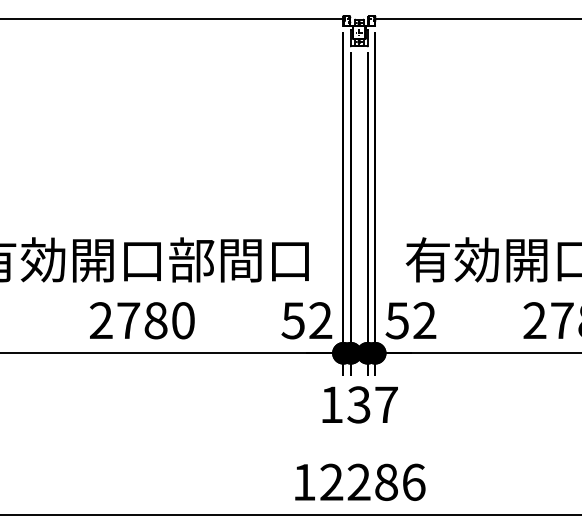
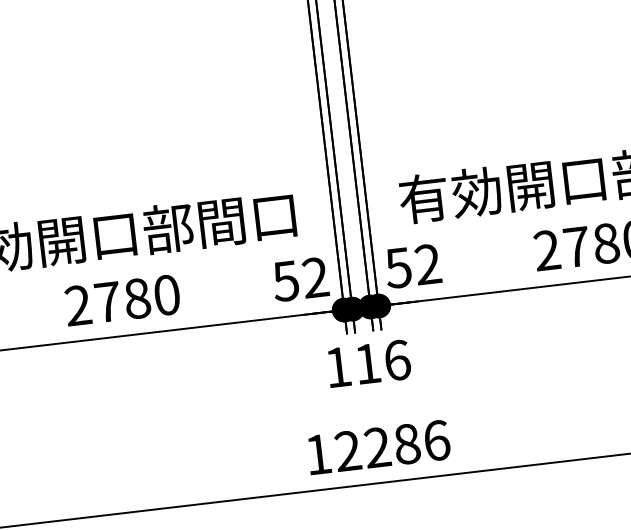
text: (372, 404) -> (382, 361), 137 -> 116

